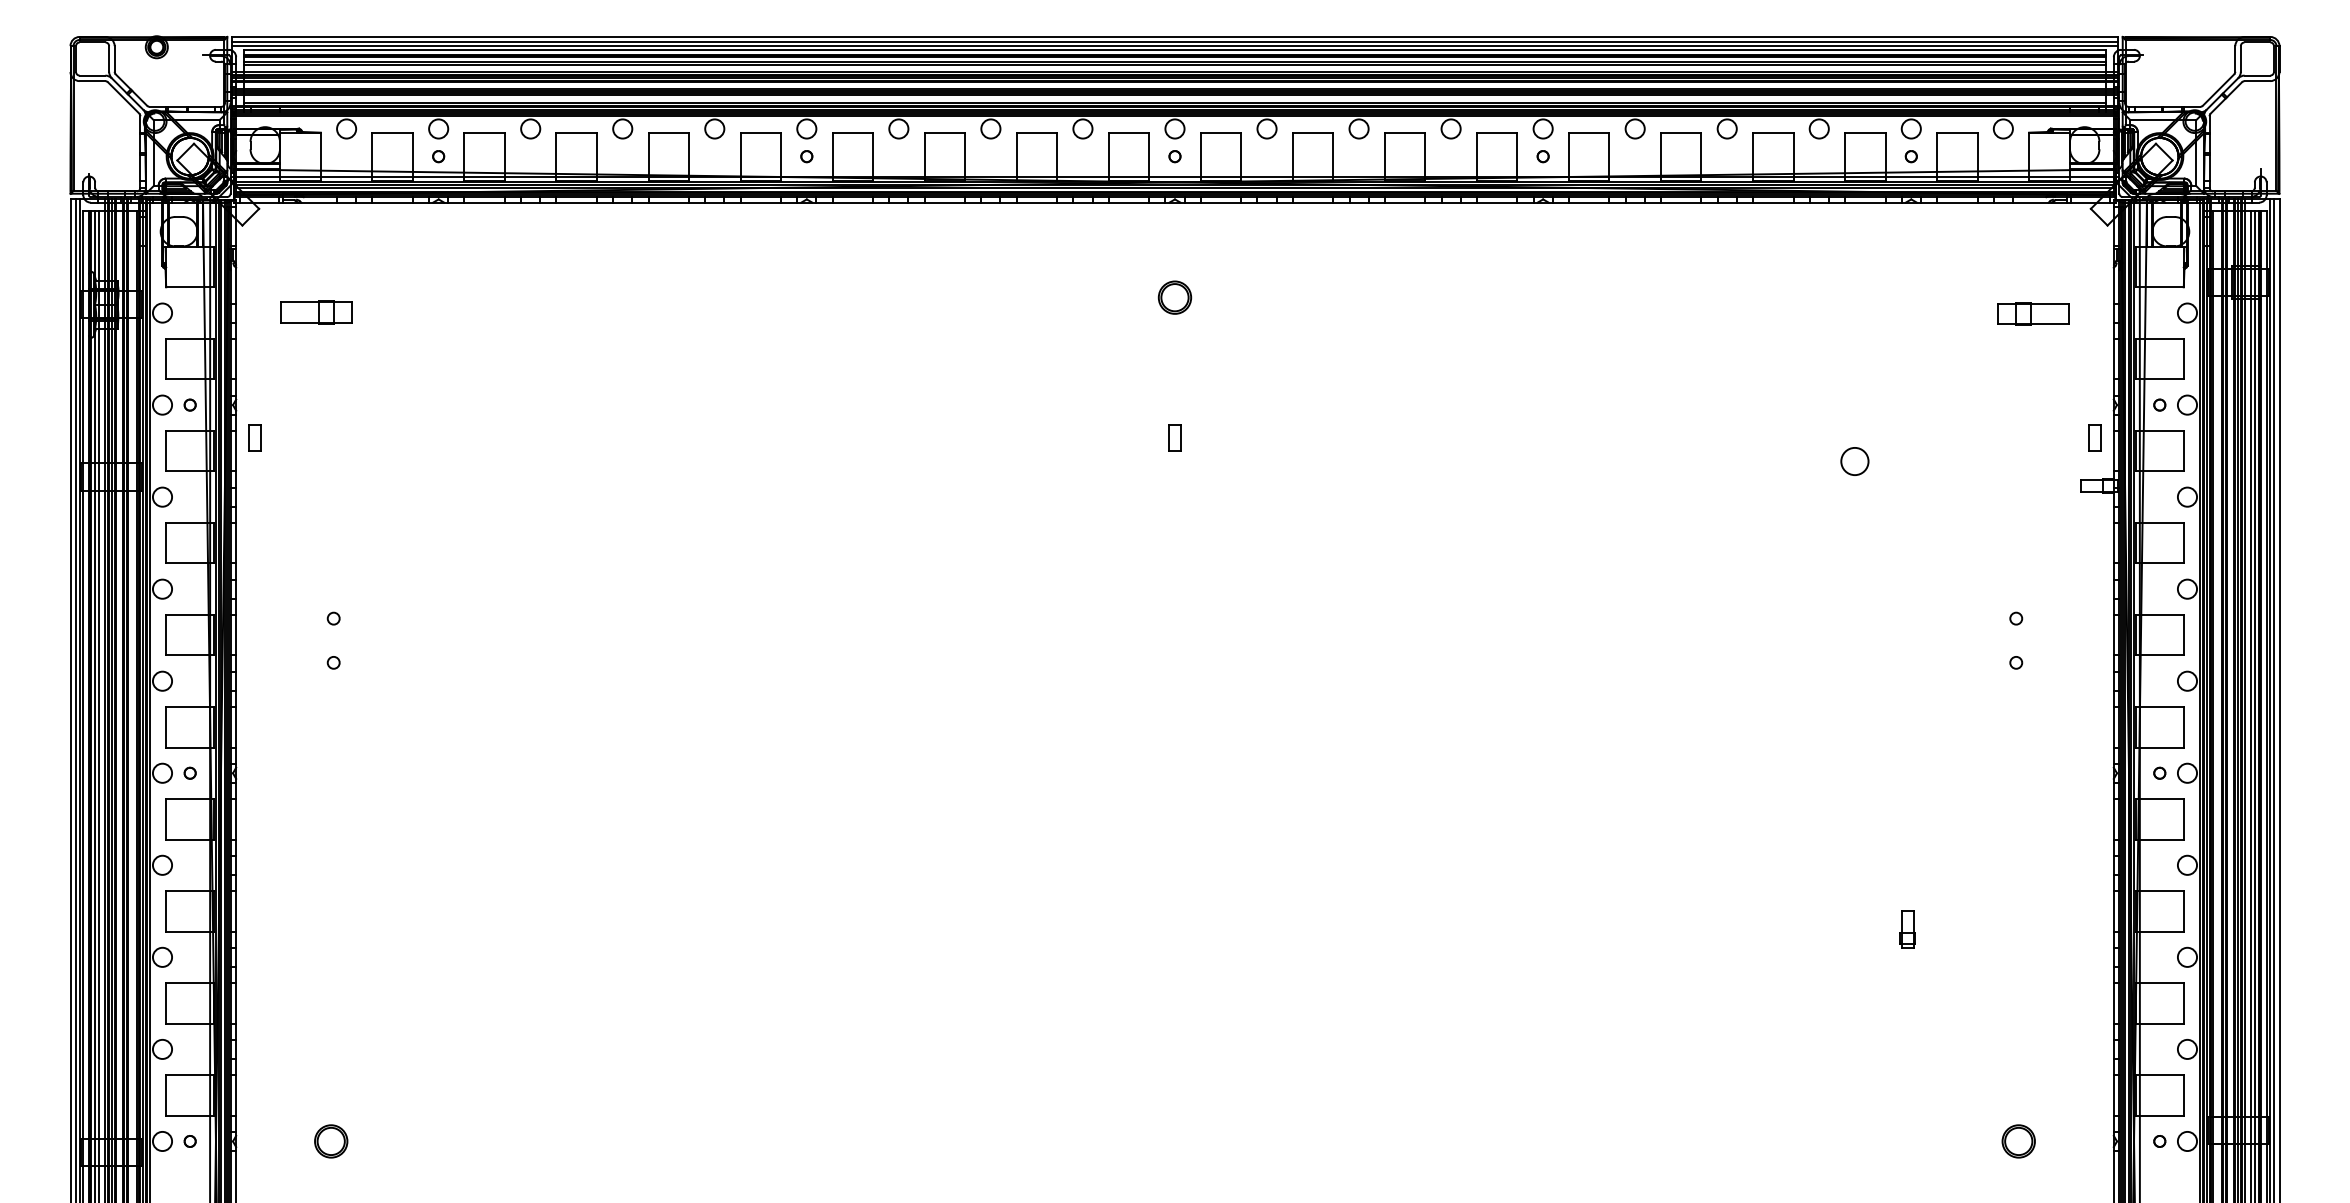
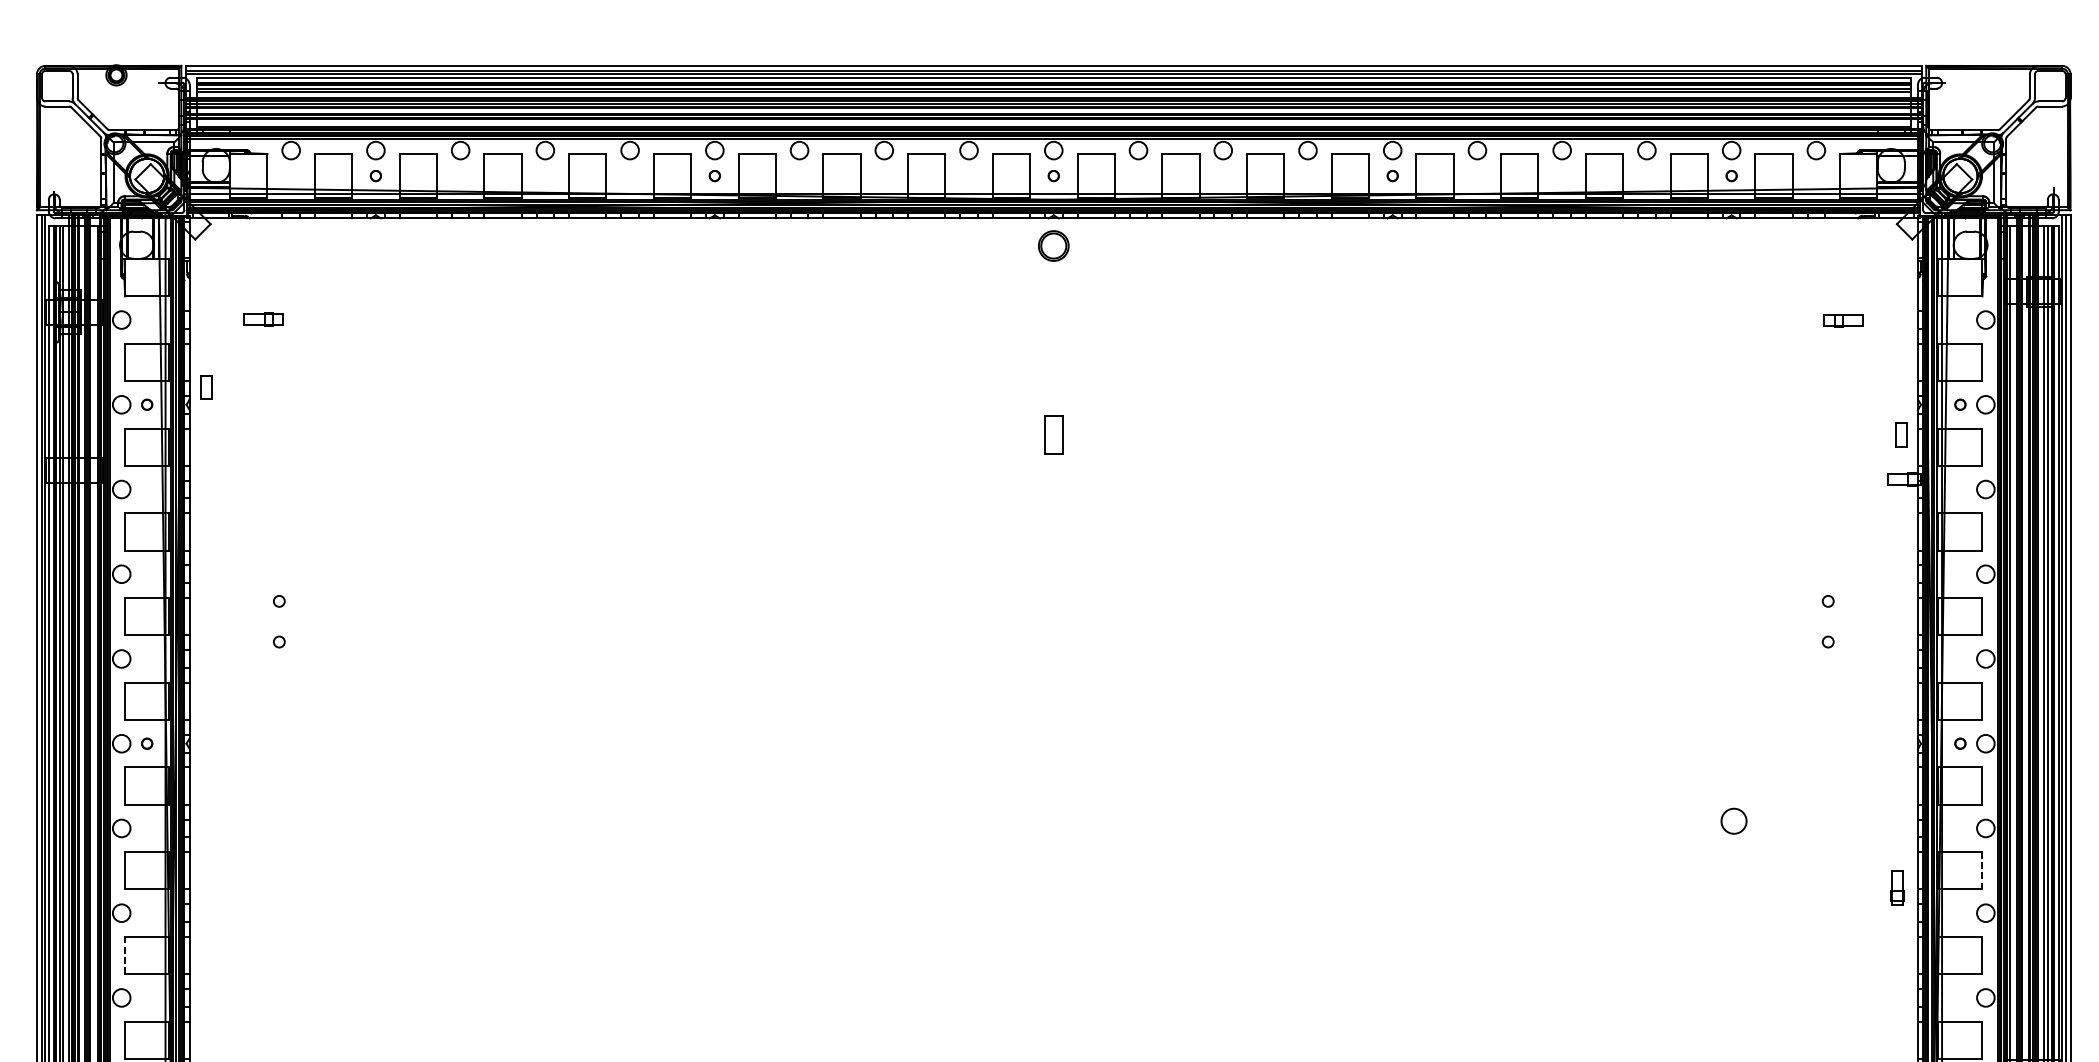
part: (1174, 297) -> (1053, 245), moved
part: (316, 312) -> (263, 319), size x0.6
part: (2033, 313) -> (1844, 320), size x0.6
part: (254, 437) -> (206, 386), moved
part: (1174, 437) -> (1053, 434), size x1.6
circle: (1854, 461) -> (1733, 821), moved
line: (2183, 911) -> (1982, 870), solid -> dashed
part: (1907, 929) -> (1897, 887), moved
line: (166, 1003) -> (125, 955), solid -> dashed

